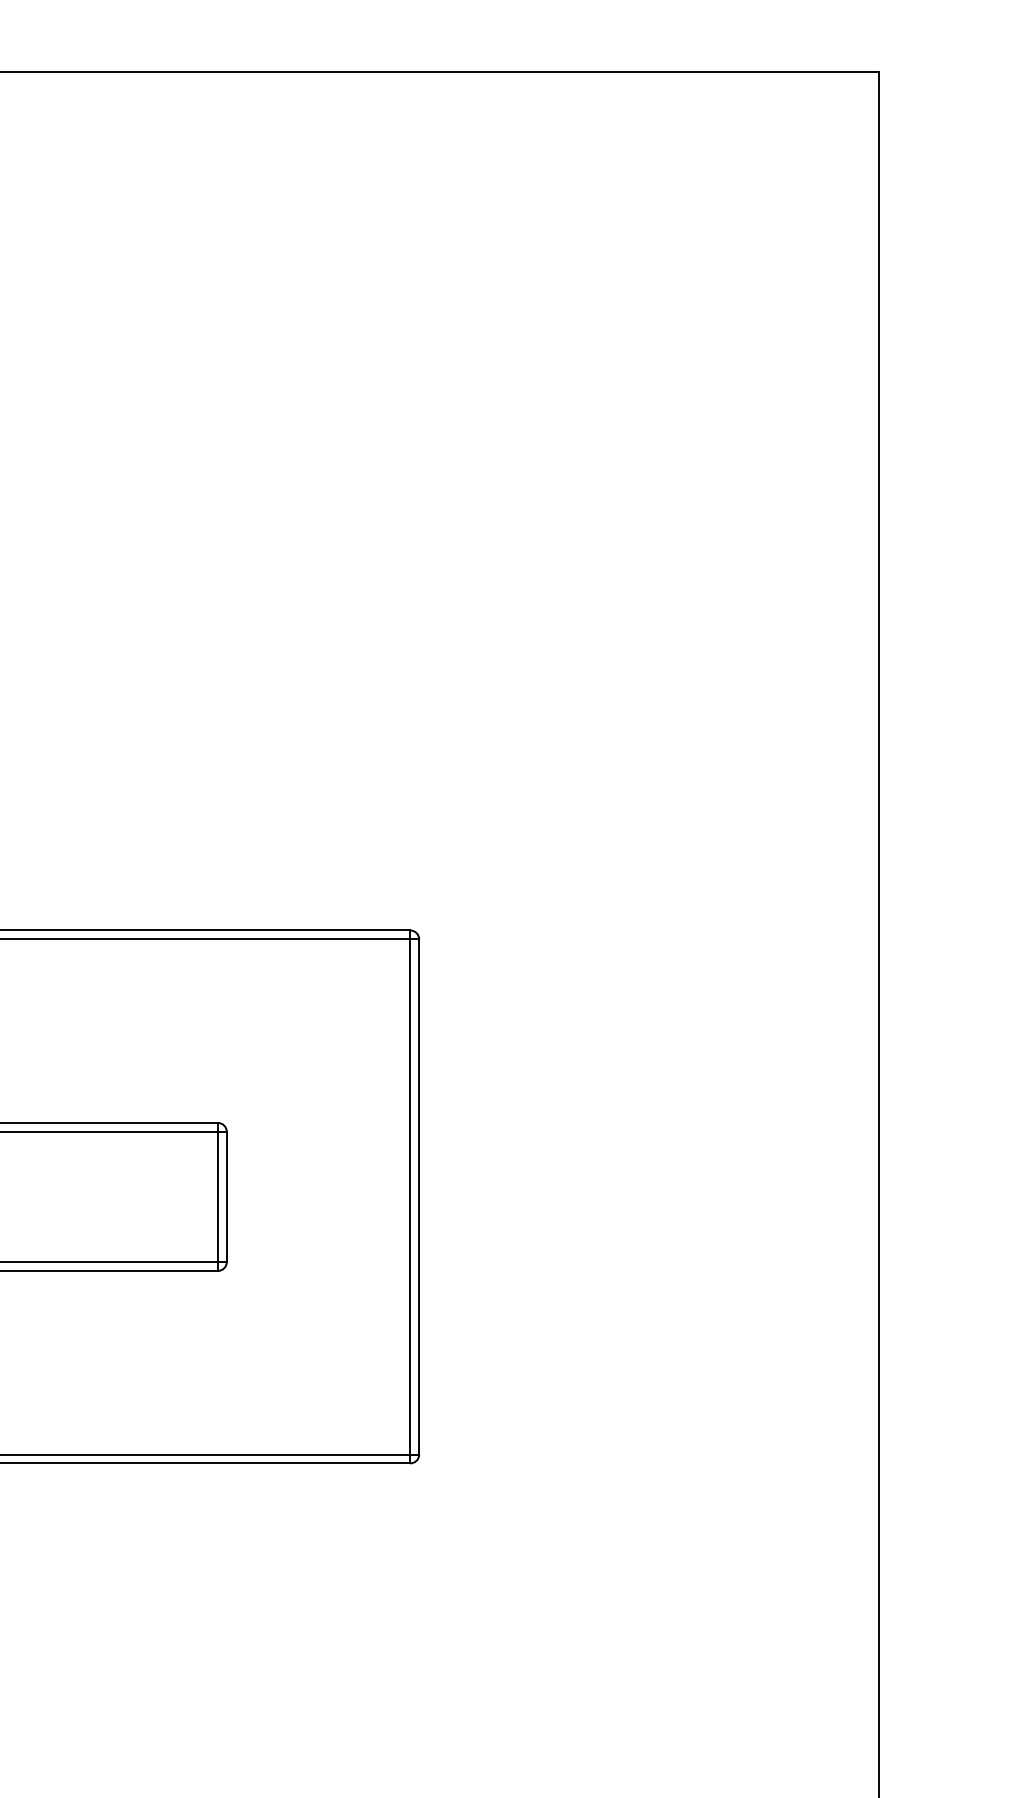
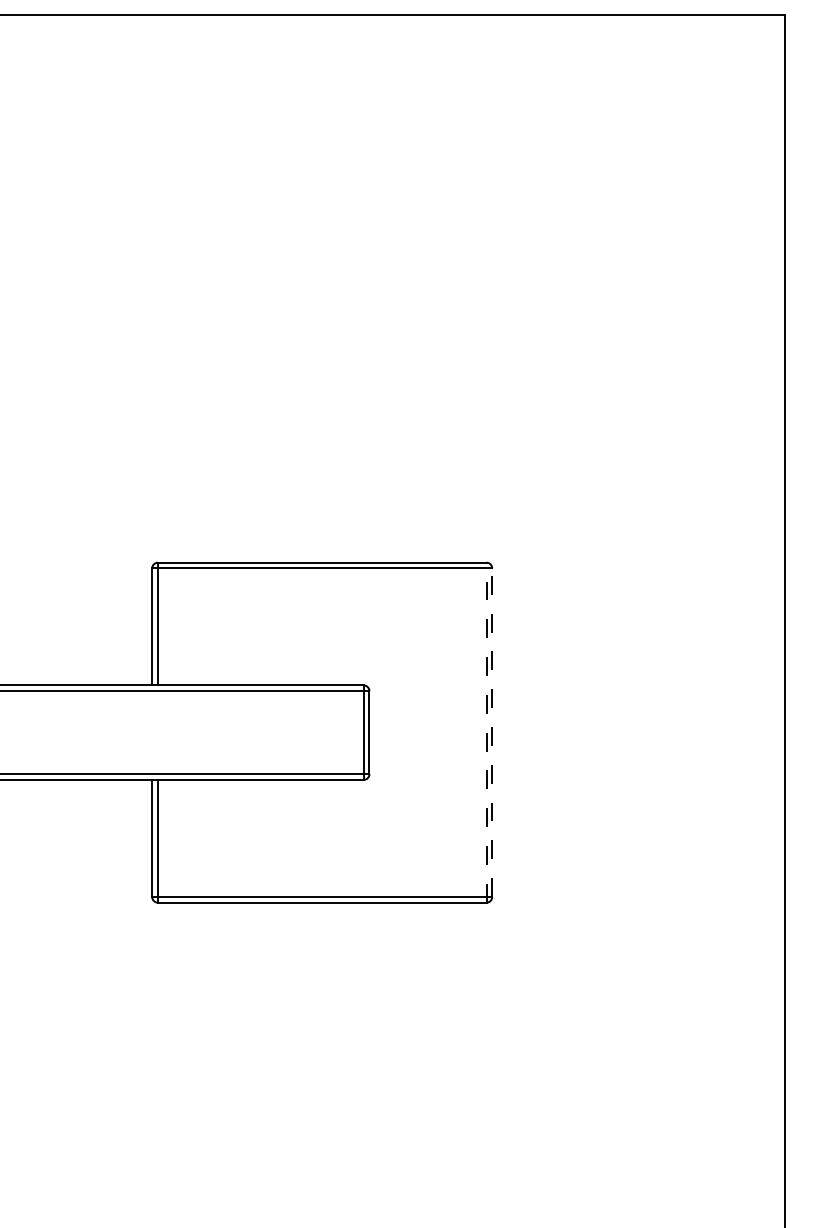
line: (410, 1196) -> (486, 732), solid -> dashed
line: (419, 1196) -> (492, 732), solid -> dashed

